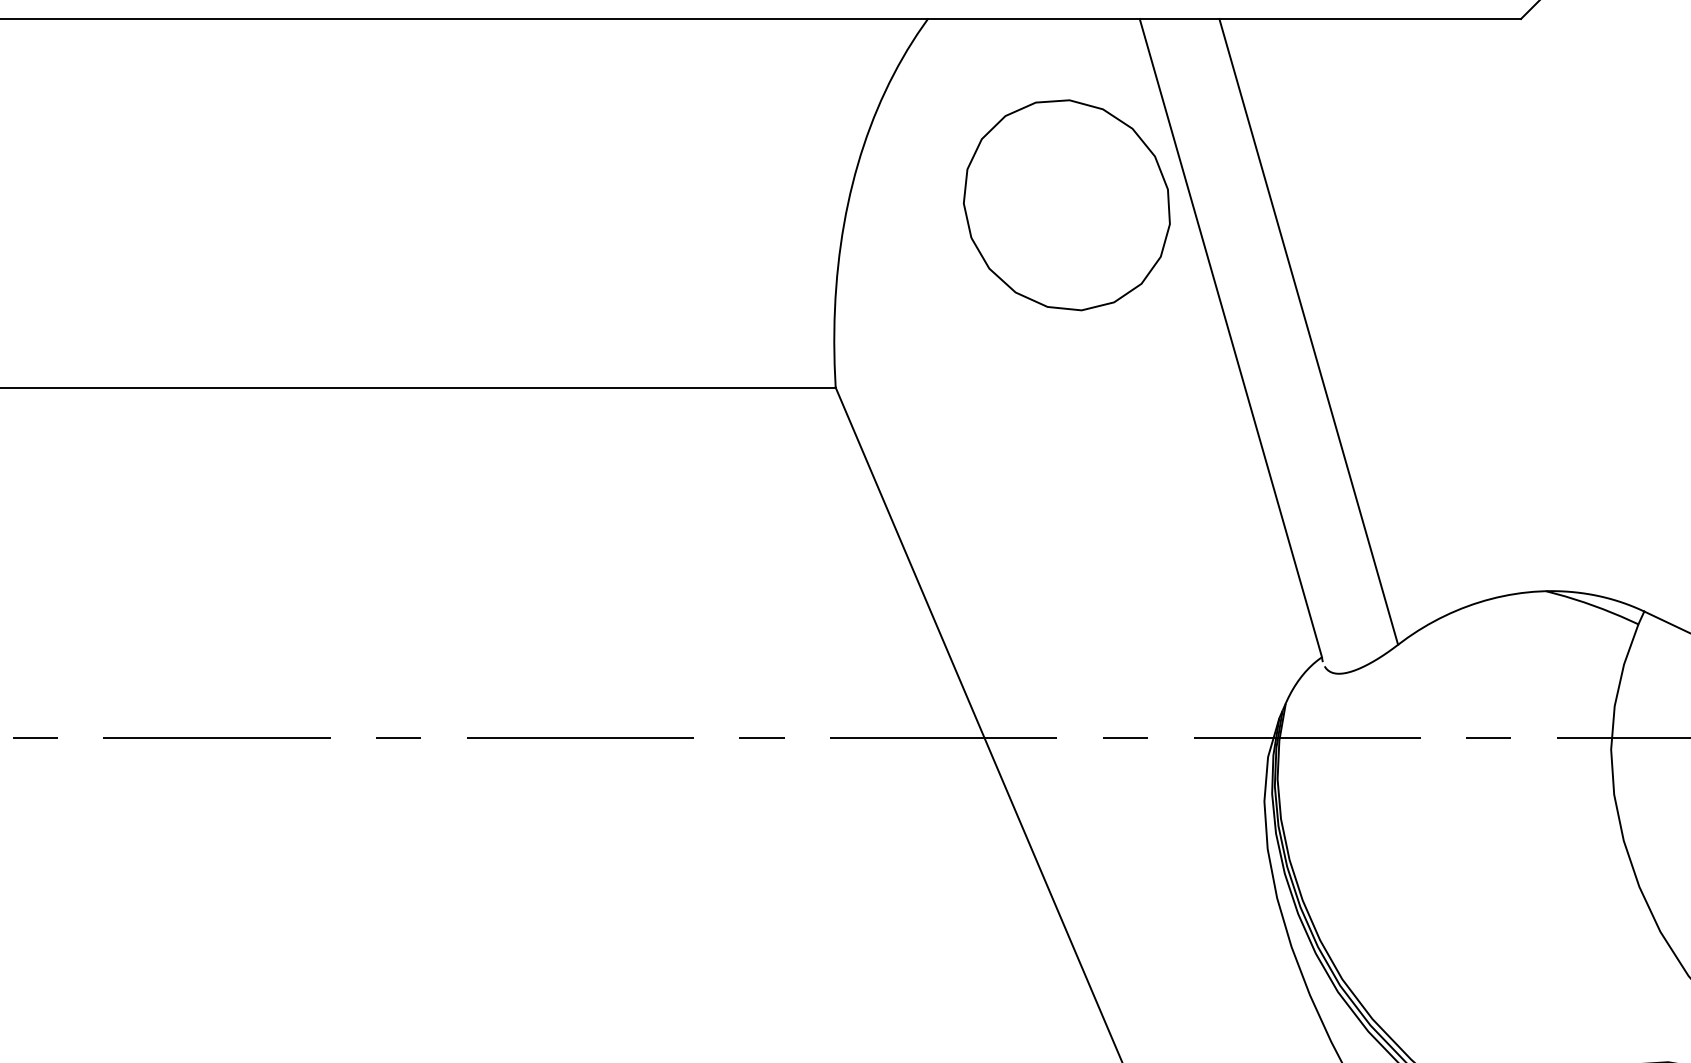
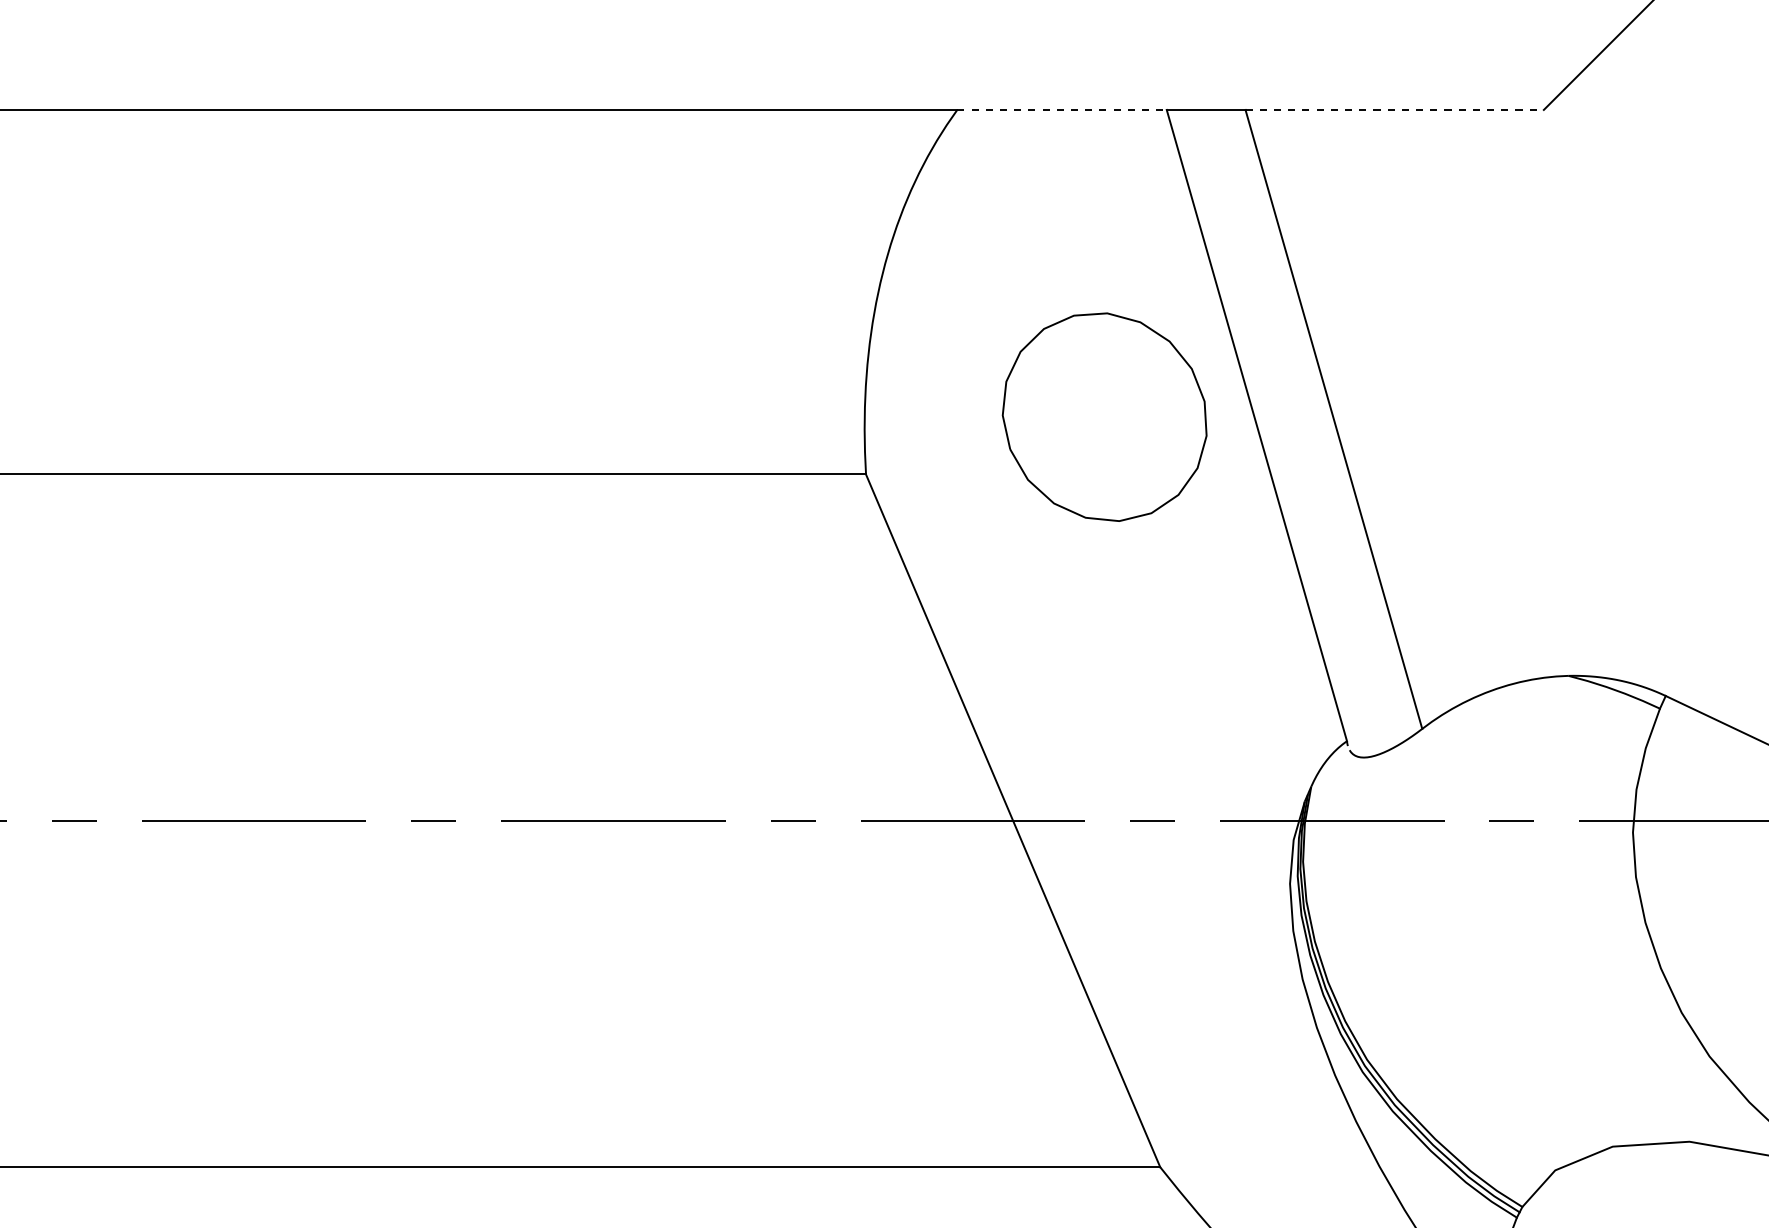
line: (1034, 18) -> (1062, 109), solid -> dashed
line: (1371, 18) -> (1395, 109), solid -> dashed
part: (1066, 204) -> (1104, 416), moved

